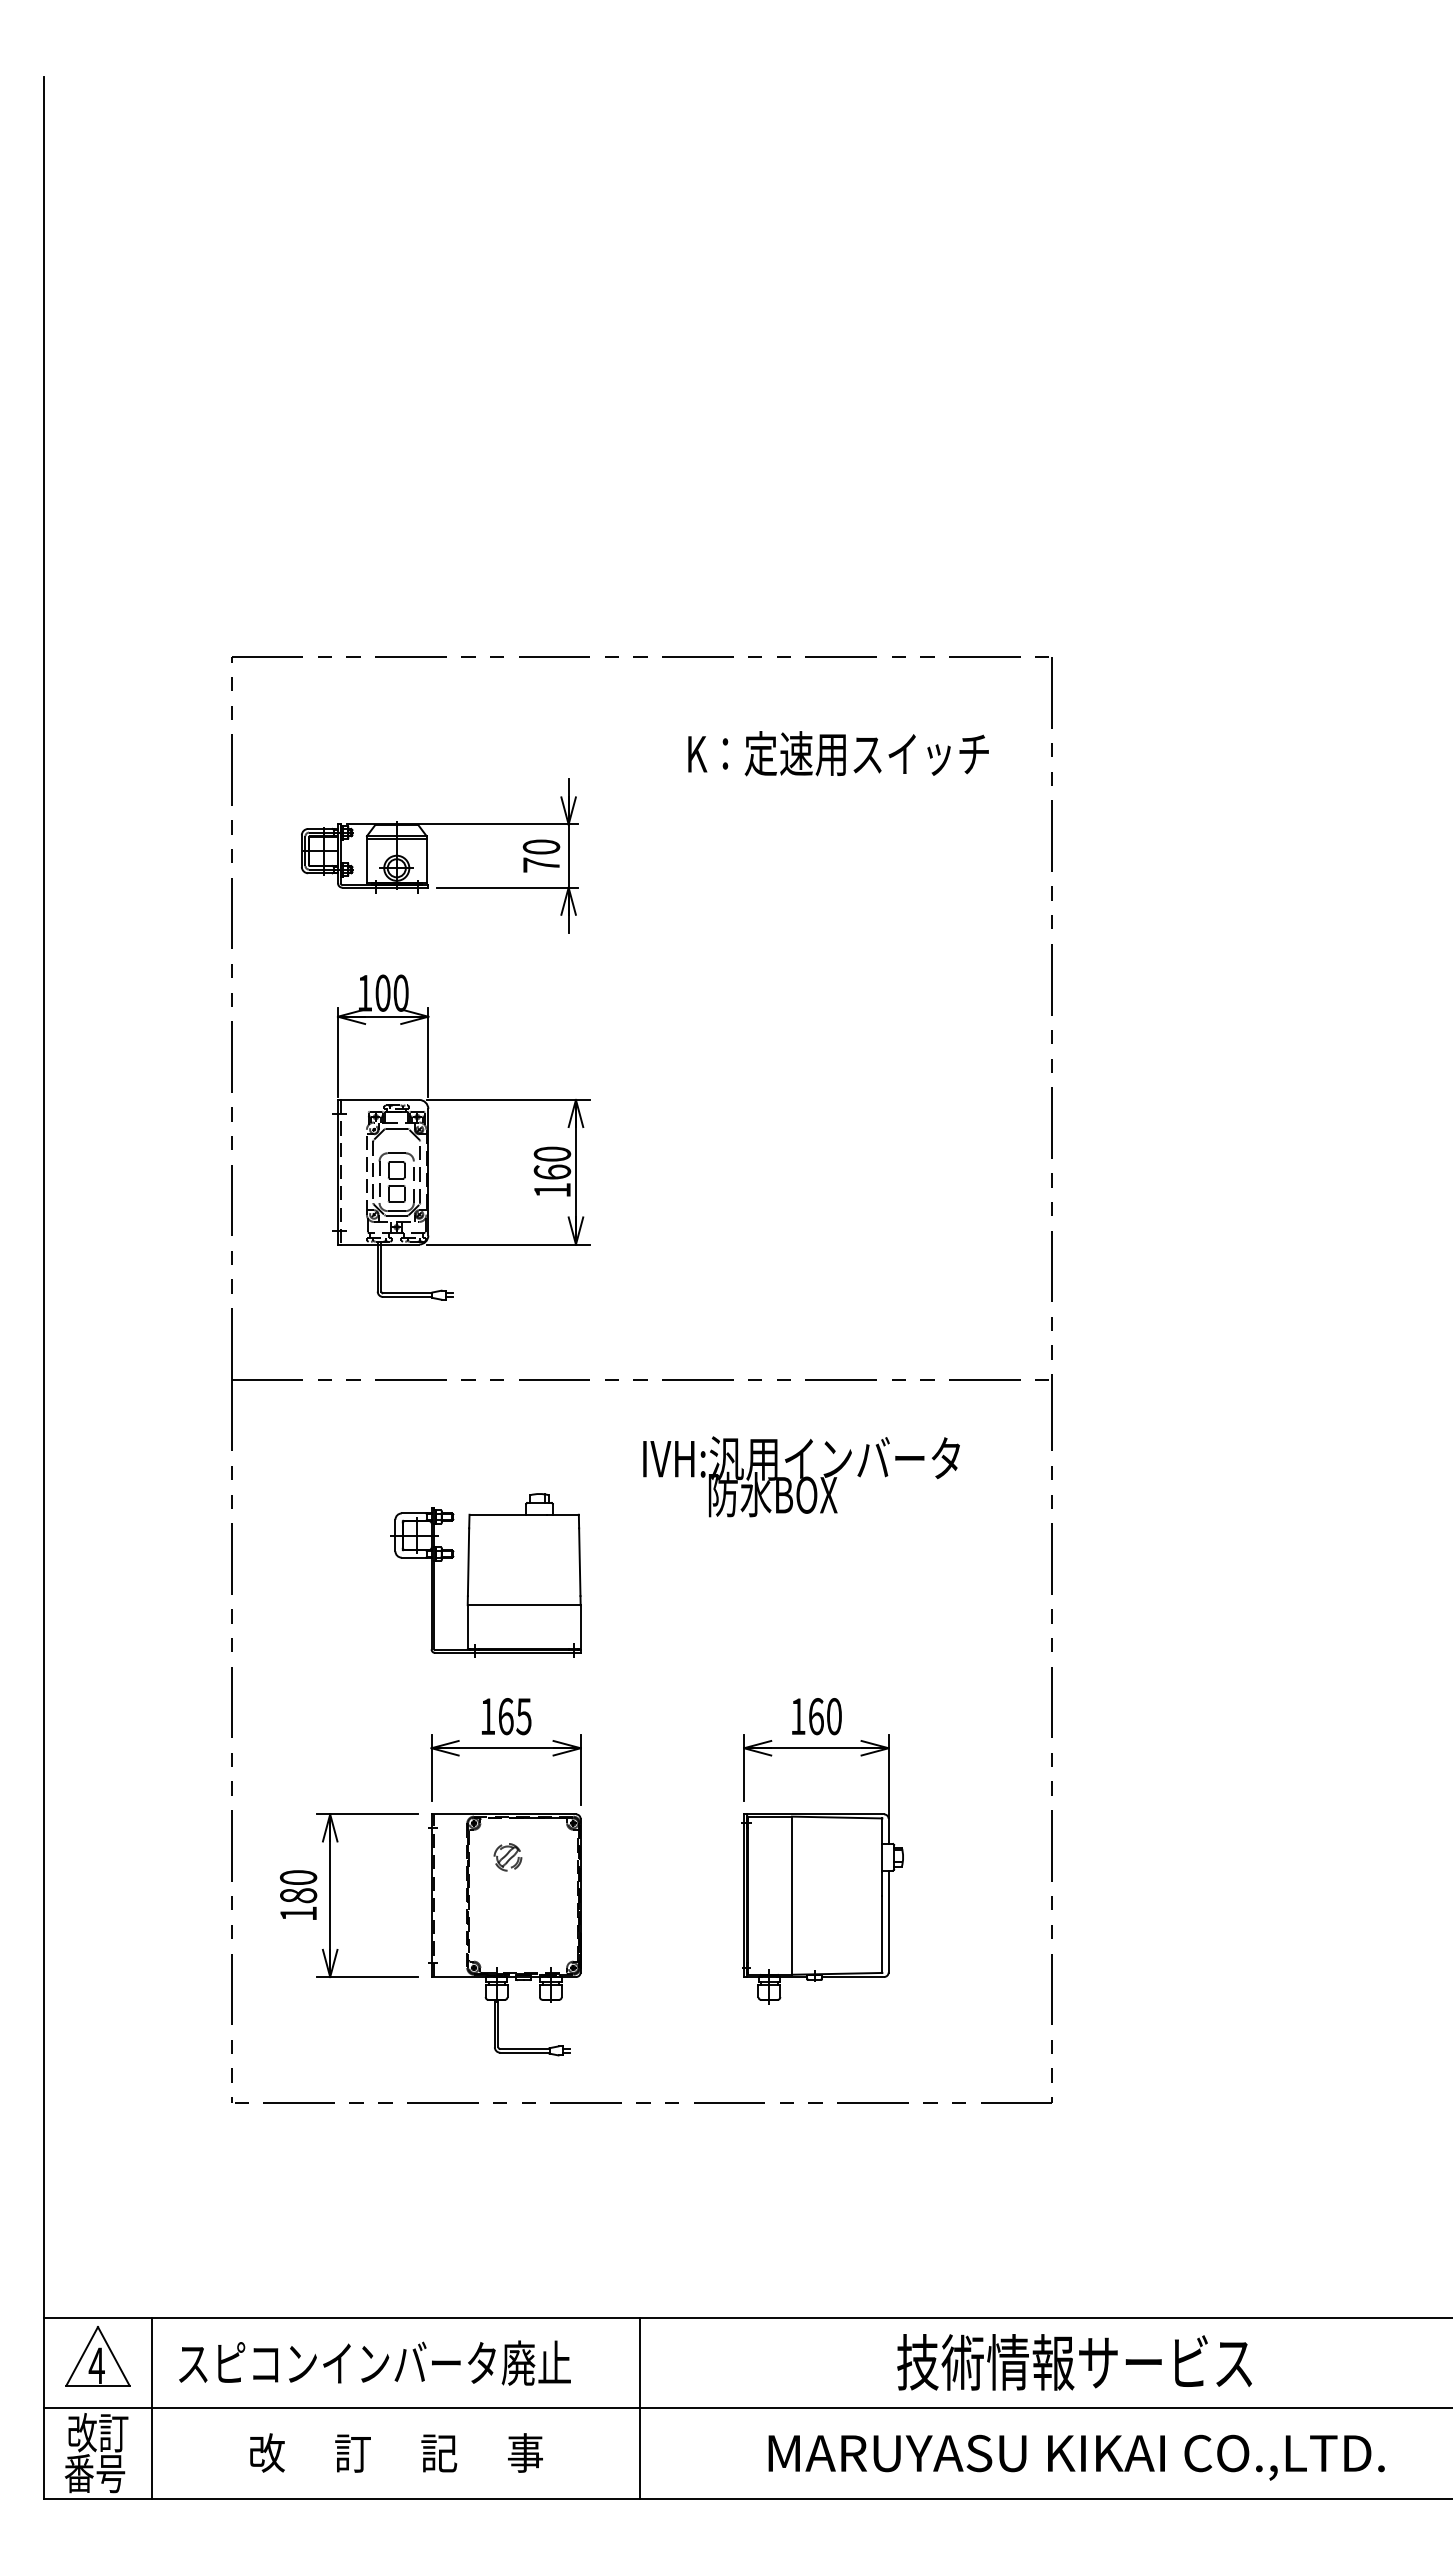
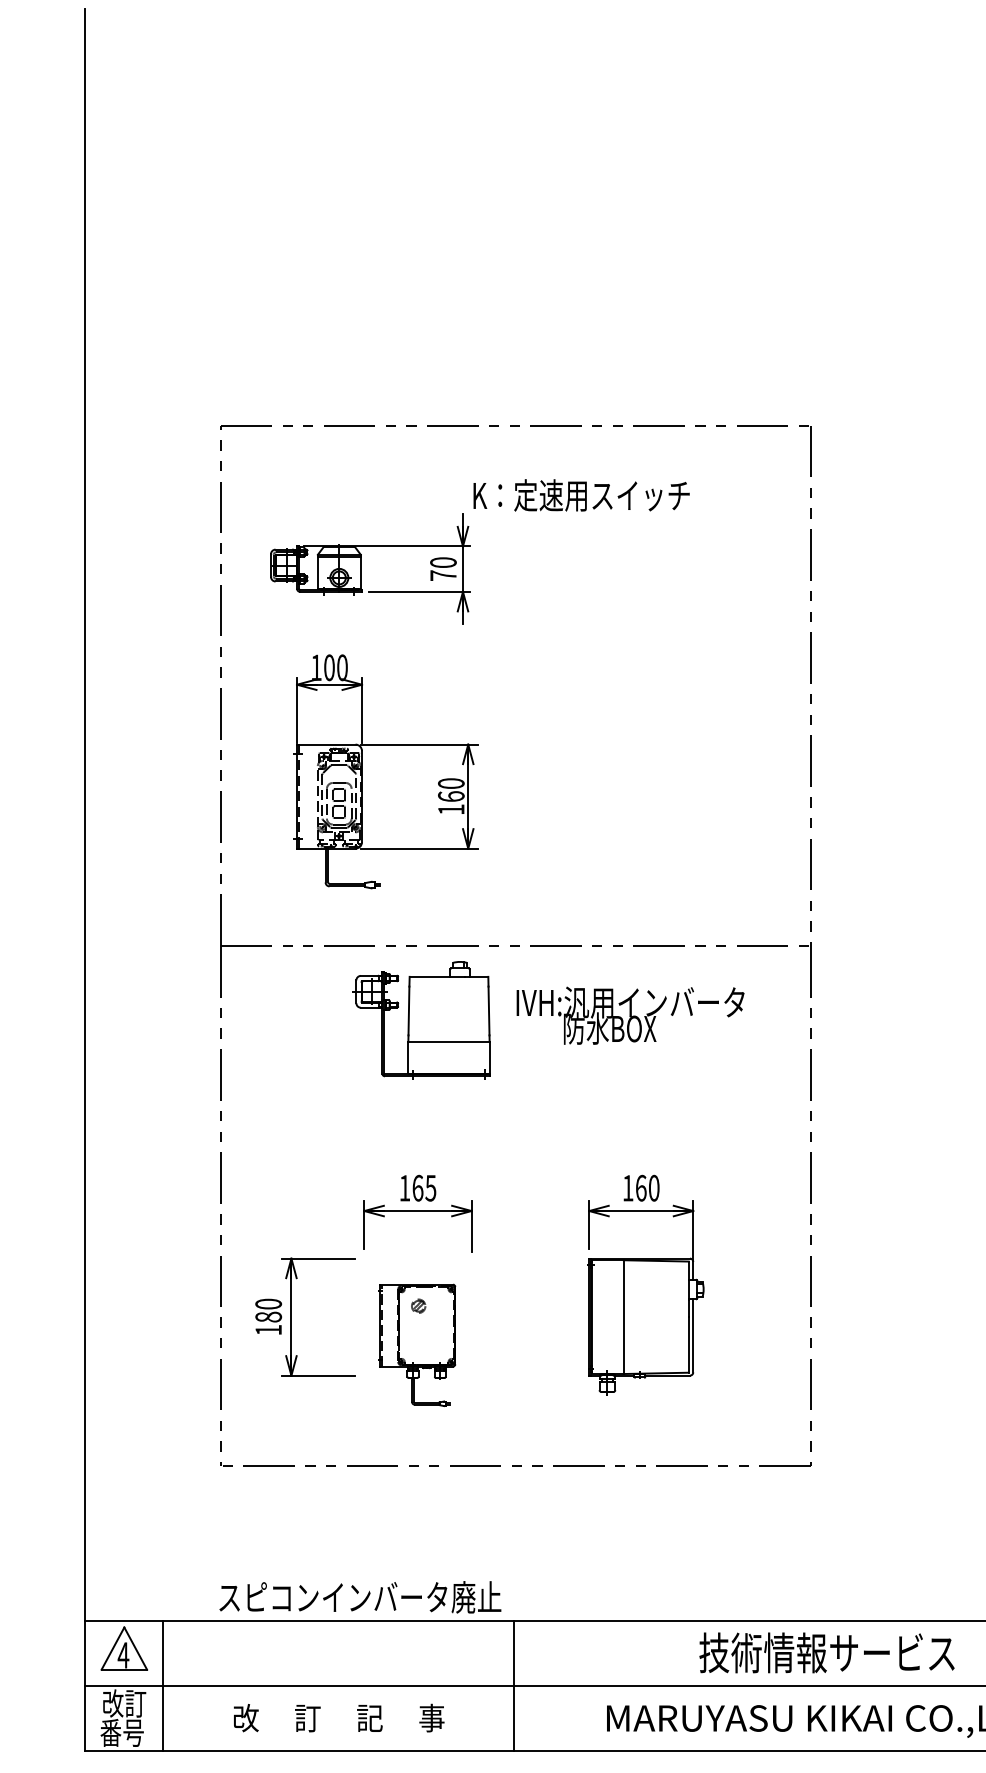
text: (838, 753) -> (581, 495), moved
part: (485, 1575) -> (421, 1020), moved
part: (504, 1934) -> (416, 1345), size x0.7
text: (374, 2362) -> (360, 1596), moved

